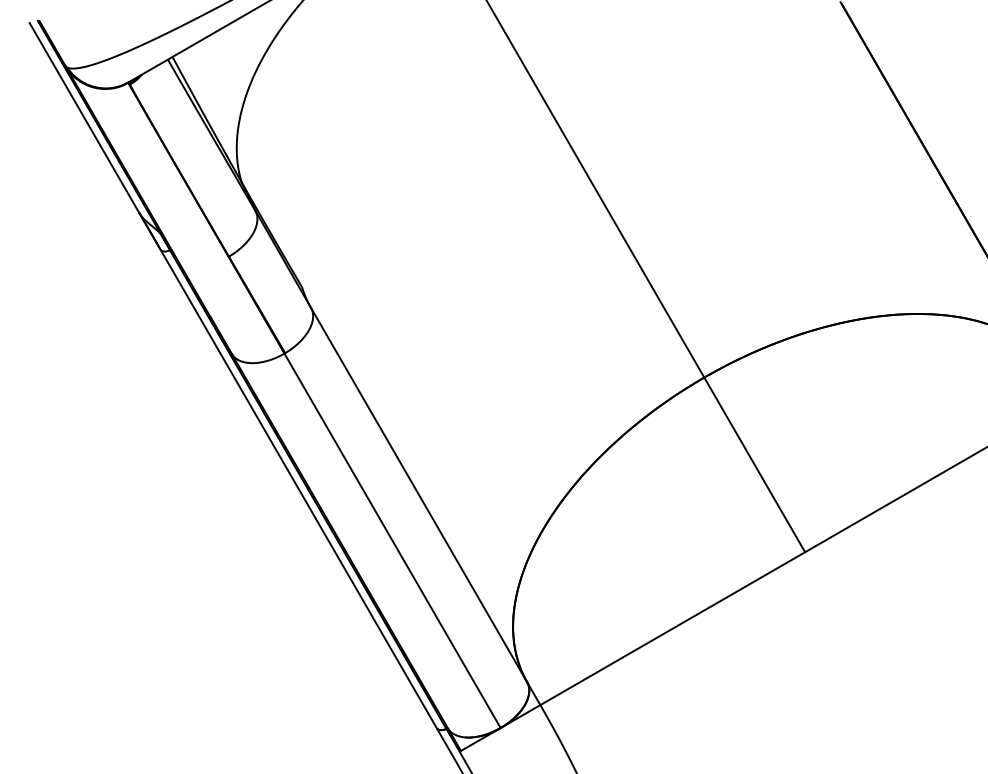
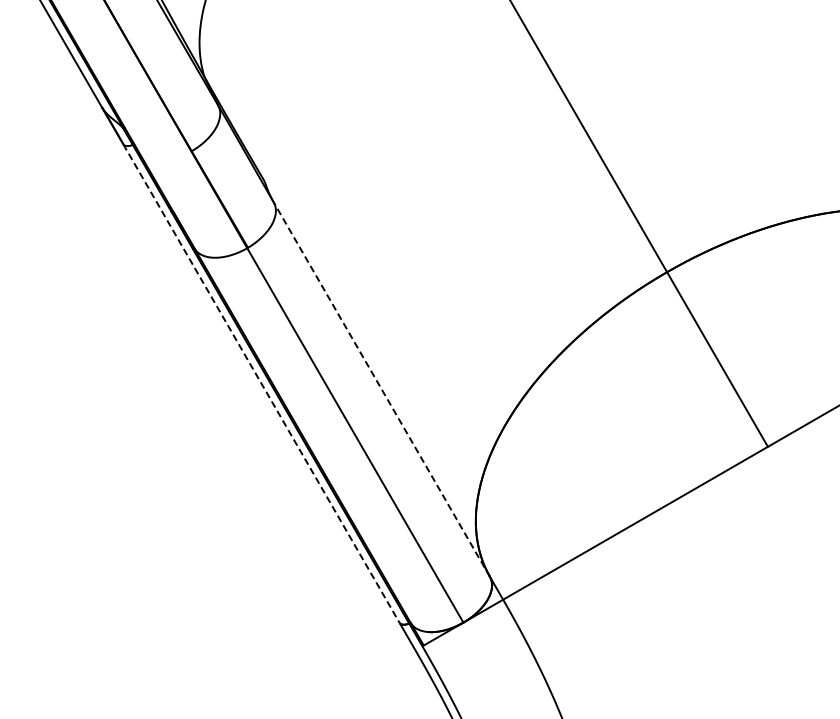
line: (298, 489) -> (261, 384), solid -> dashed
line: (418, 494) -> (381, 389), solid -> dashed

